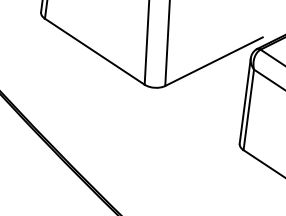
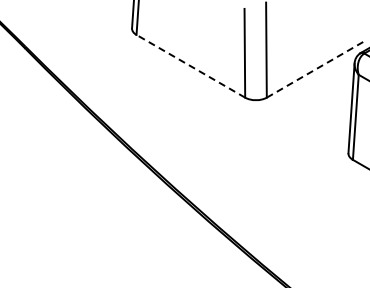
line: (94, 51) -> (190, 66), solid -> dashed
line: (214, 61) -> (316, 68), solid -> dashed

